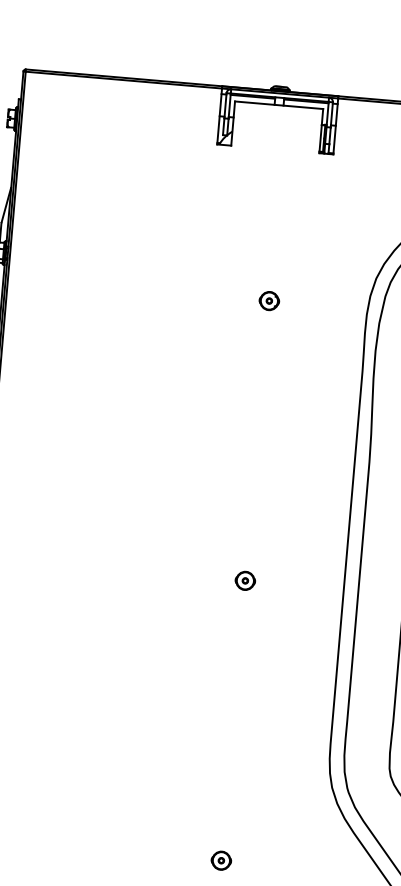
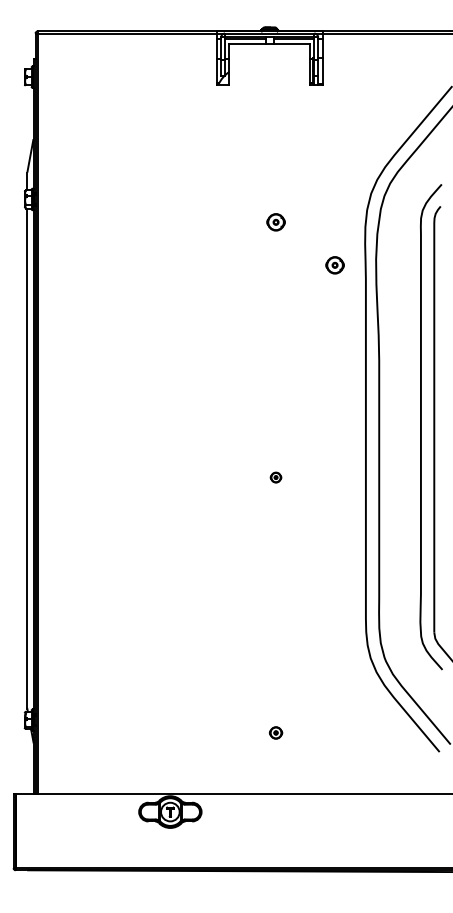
part: (329, 353) -> (334, 265), added
part: (244, 580) -> (275, 477), size x0.6
part: (220, 860) -> (275, 732), size x0.7

